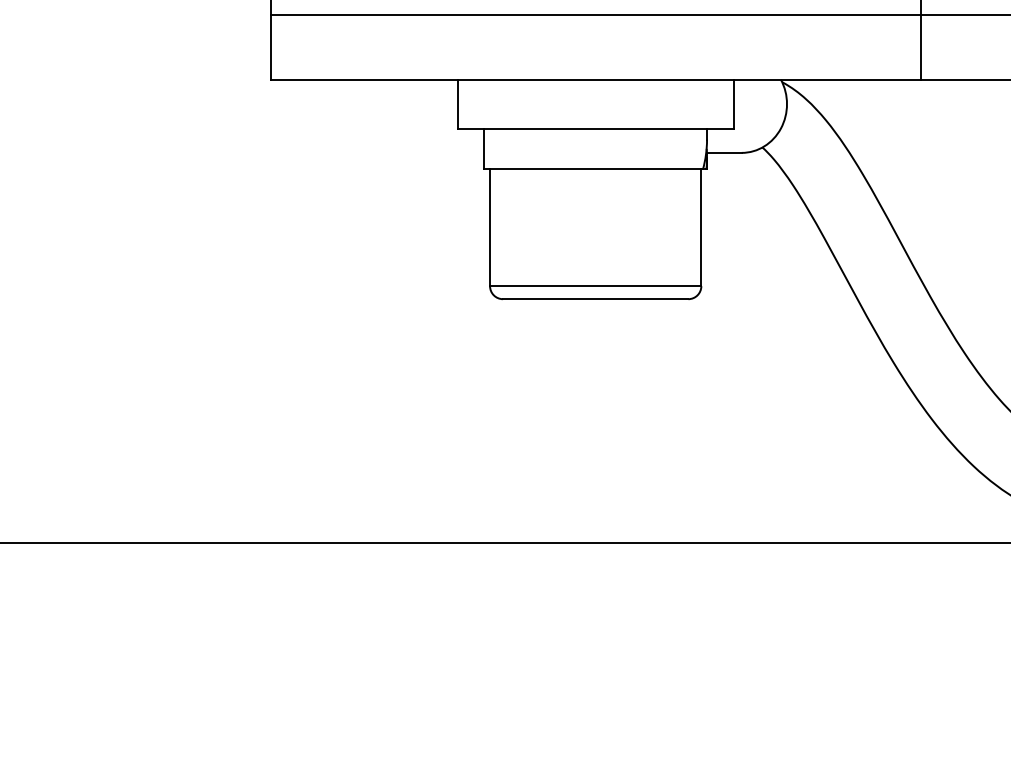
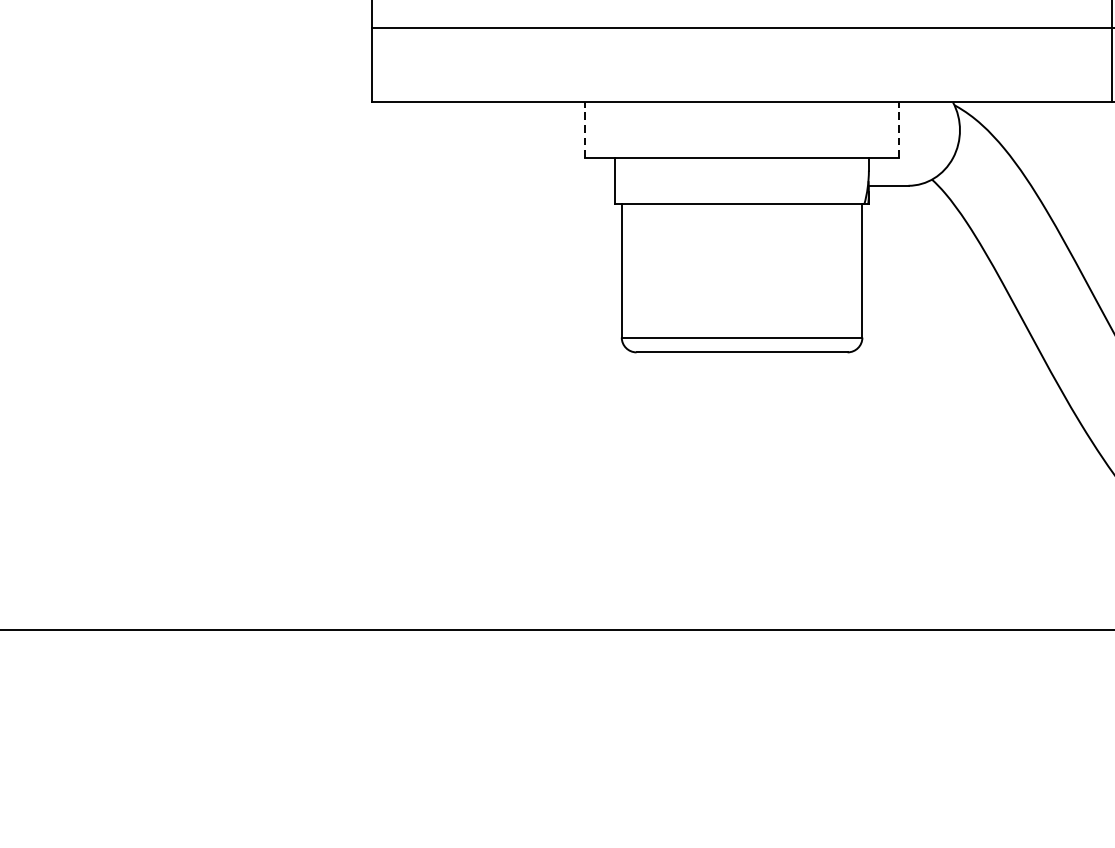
line: (457, 103) -> (584, 129), solid -> dashed
line: (733, 103) -> (899, 129), solid -> dashed

